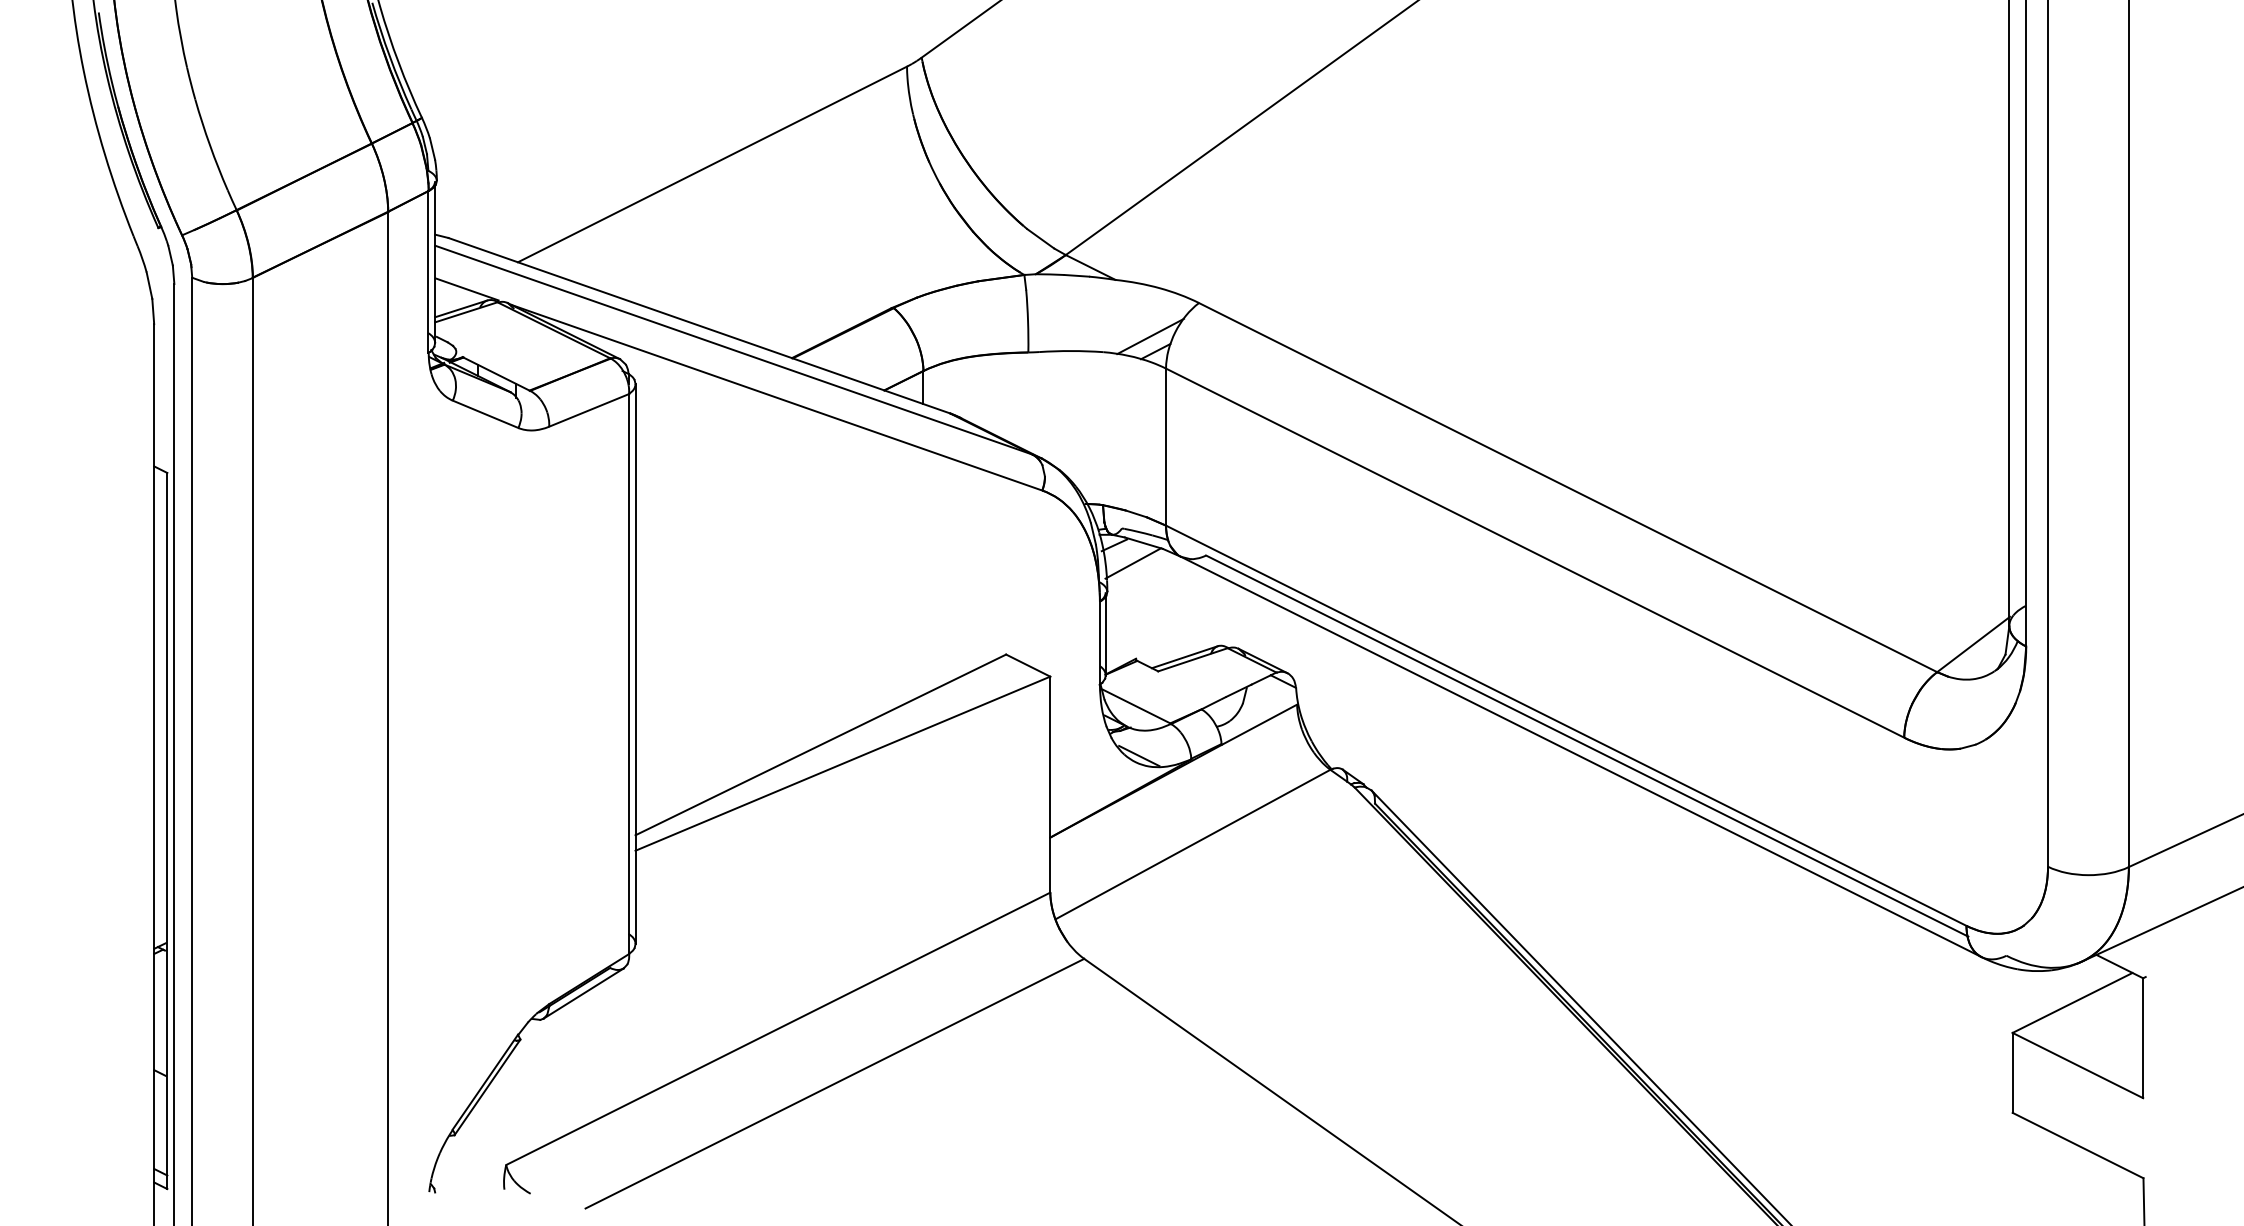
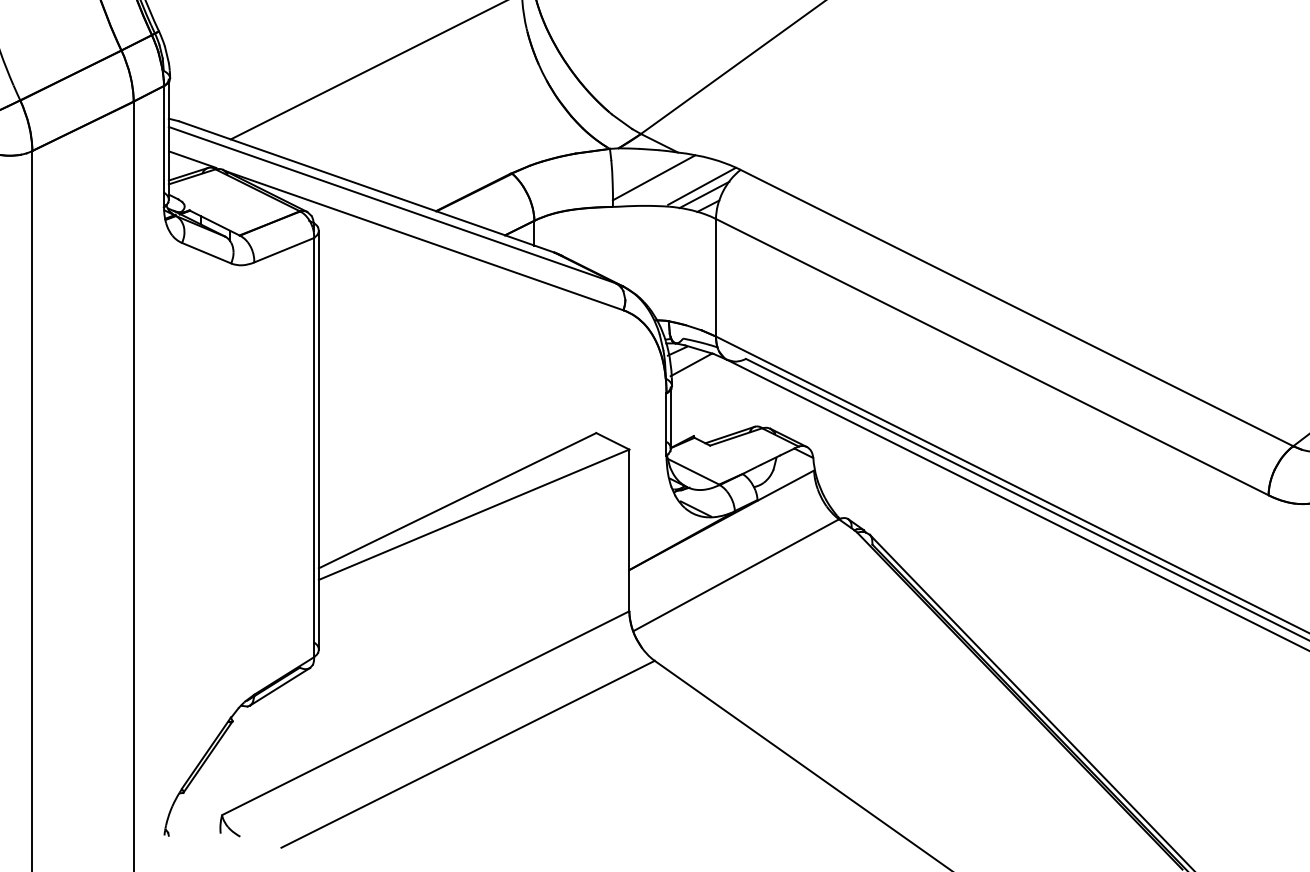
line: (1083, 313) -> (654, 177), added
line: (1147, 324) -> (702, 185), added

